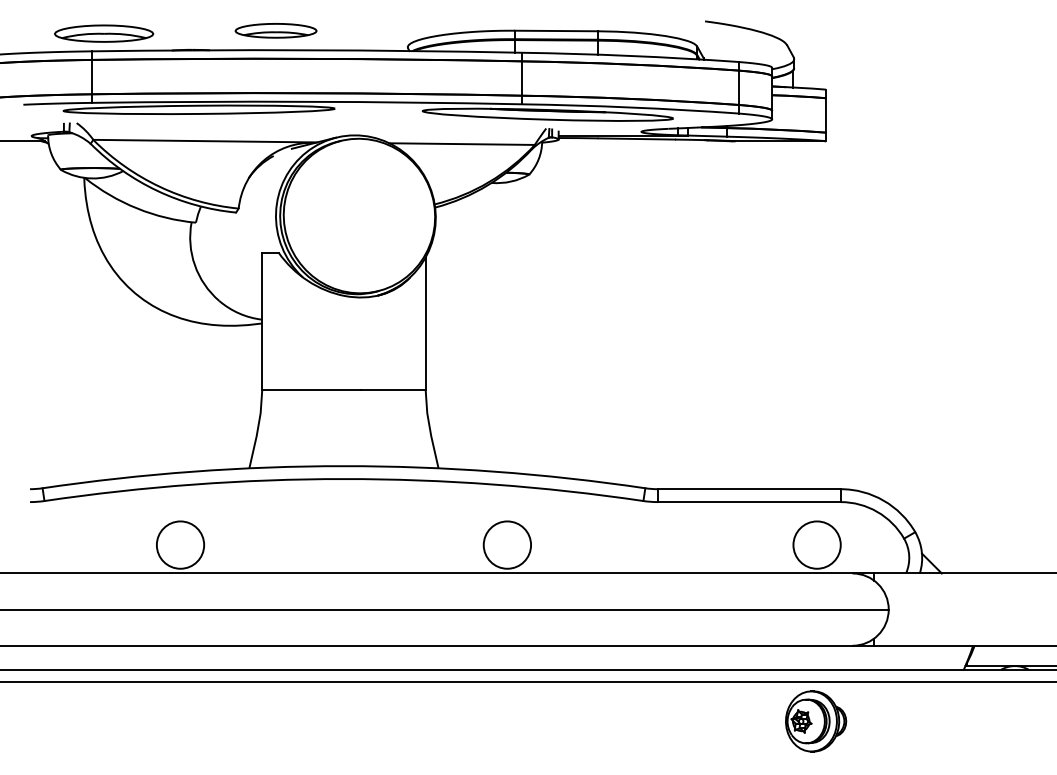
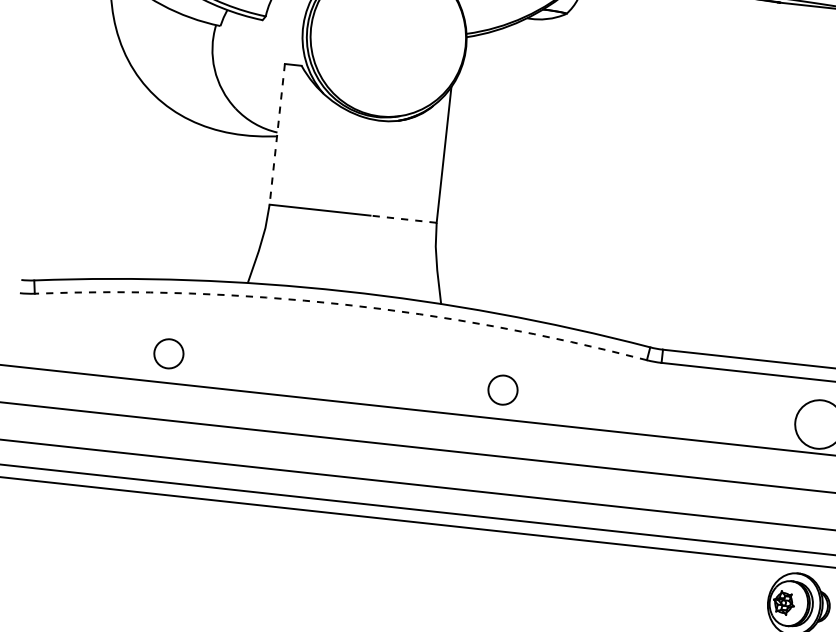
line: (262, 321) -> (277, 134), solid -> dashed
line: (392, 390) -> (402, 219), solid -> dashed
arc: (343, 479) -> (342, 304), solid -> dashed
circle: (180, 544) -> (168, 353), size x0.6
circle: (507, 544) -> (503, 389), size x0.6

